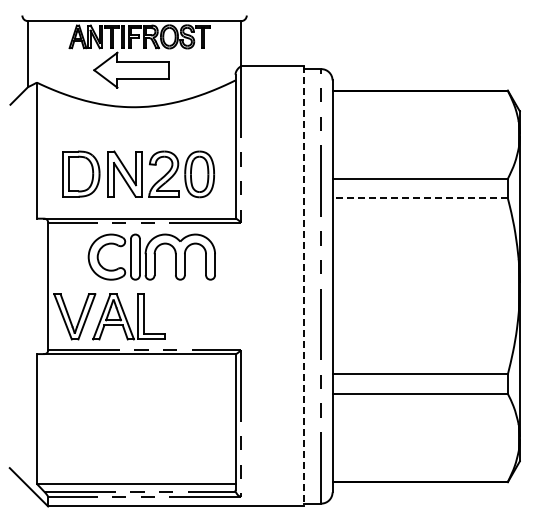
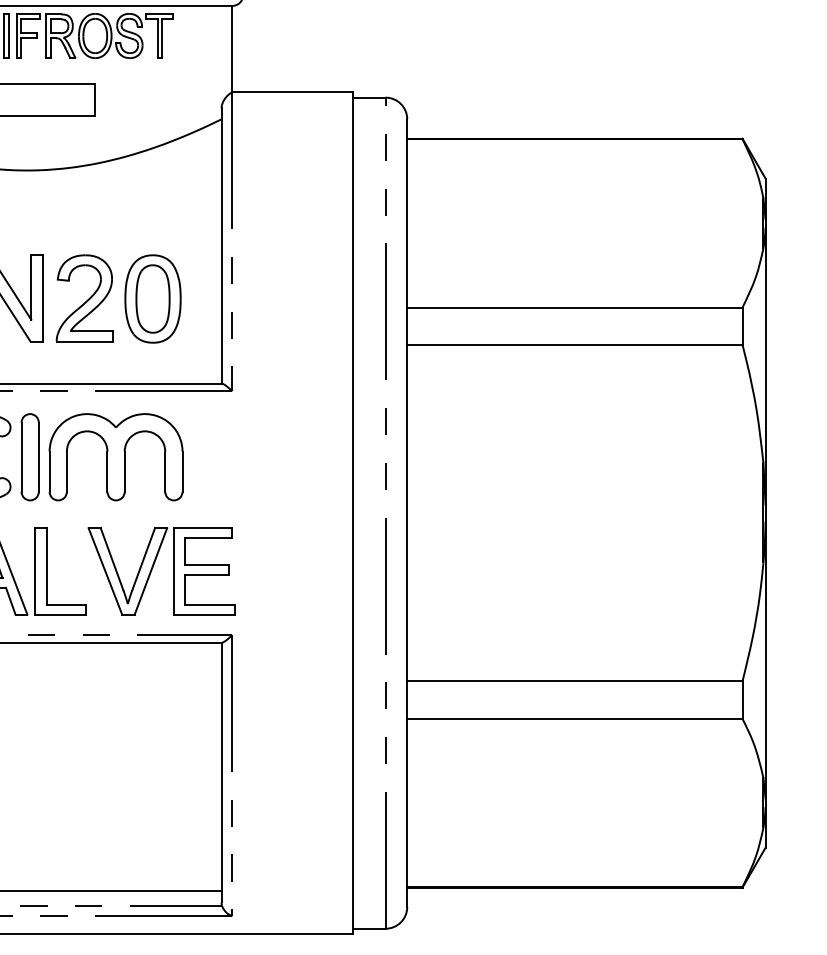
line: (420, 198) -> (575, 345), dashed -> solid
line: (304, 286) -> (353, 513), dashed -> solid
part: (203, 316) -> (160, 570), added

